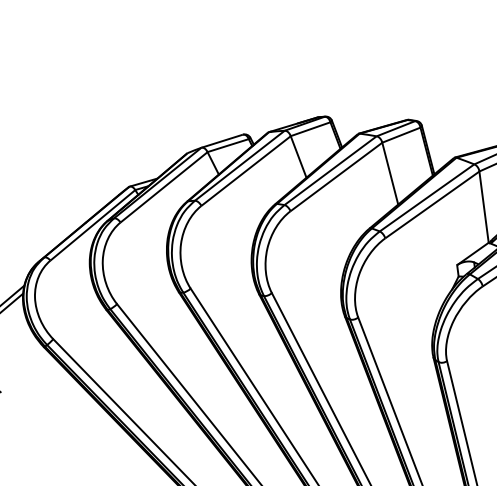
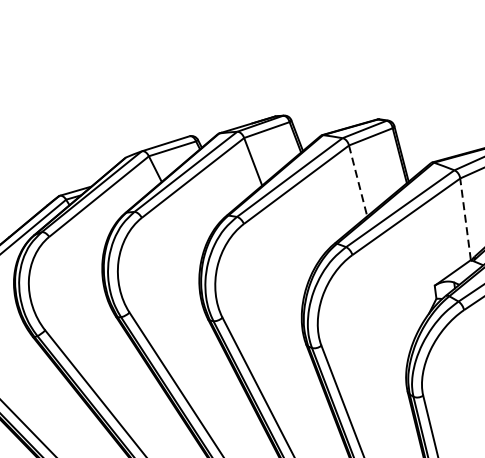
line: (390, 173) -> (358, 180), solid -> dashed
line: (484, 207) -> (466, 219), solid -> dashed

